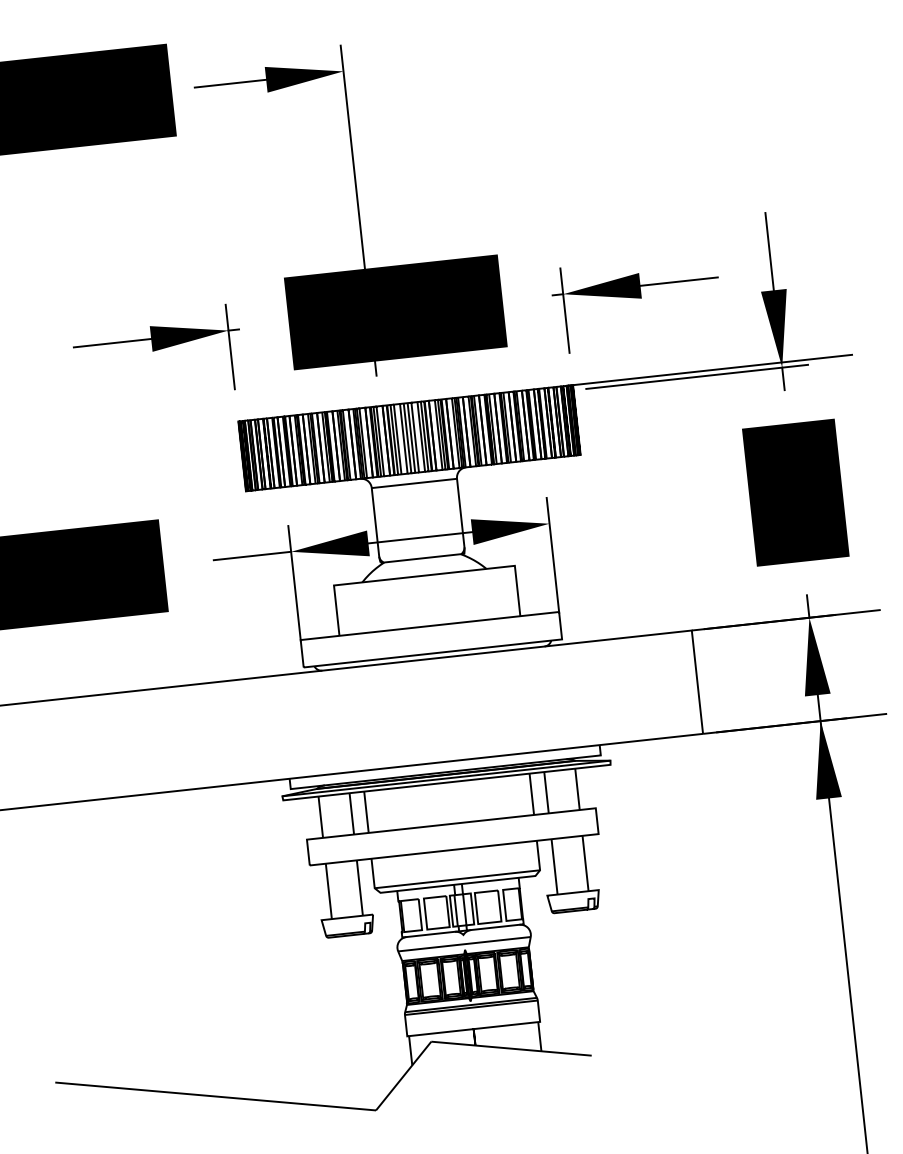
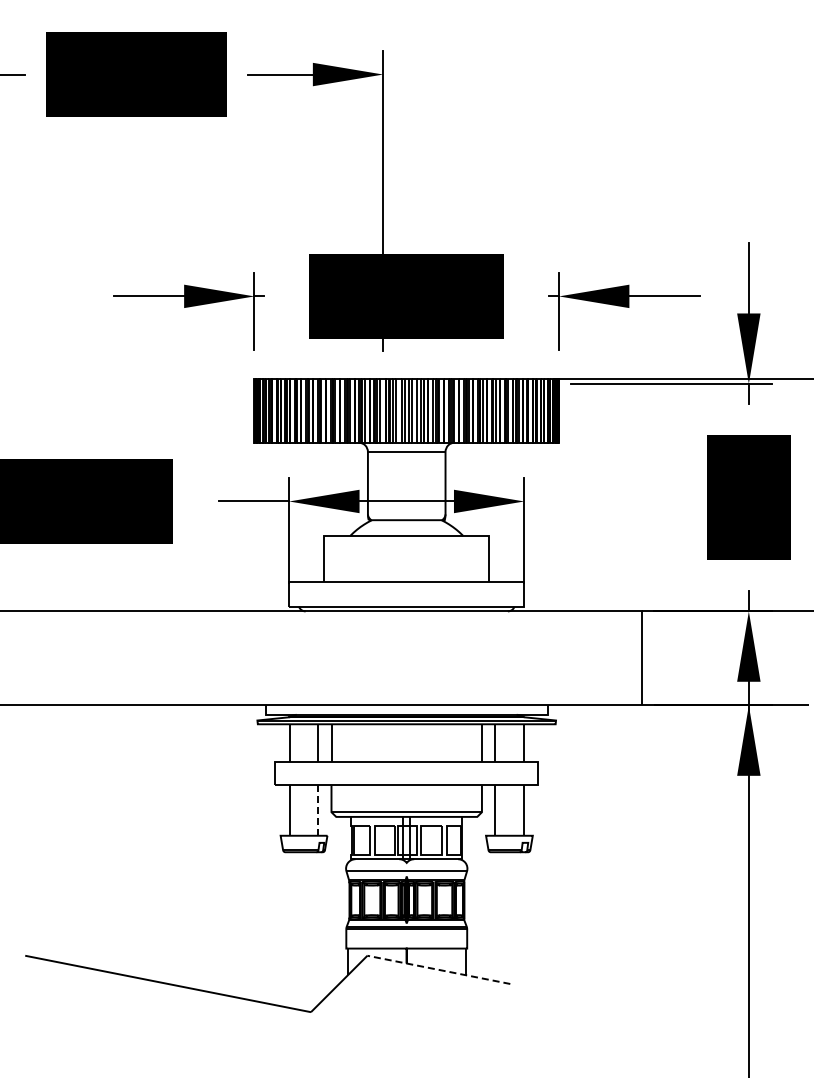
line: (360, 887) -> (318, 810), solid -> dashed
line: (511, 1048) -> (438, 969), solid -> dashed

